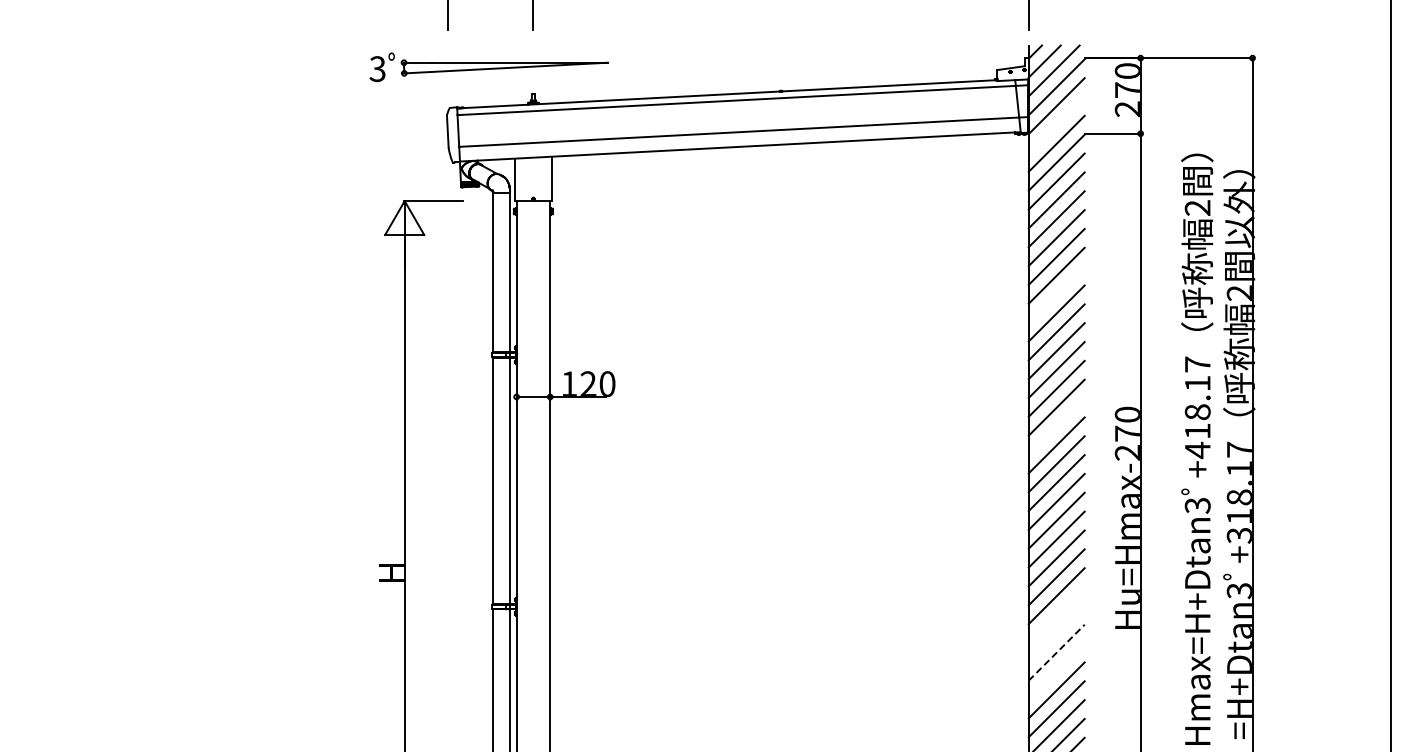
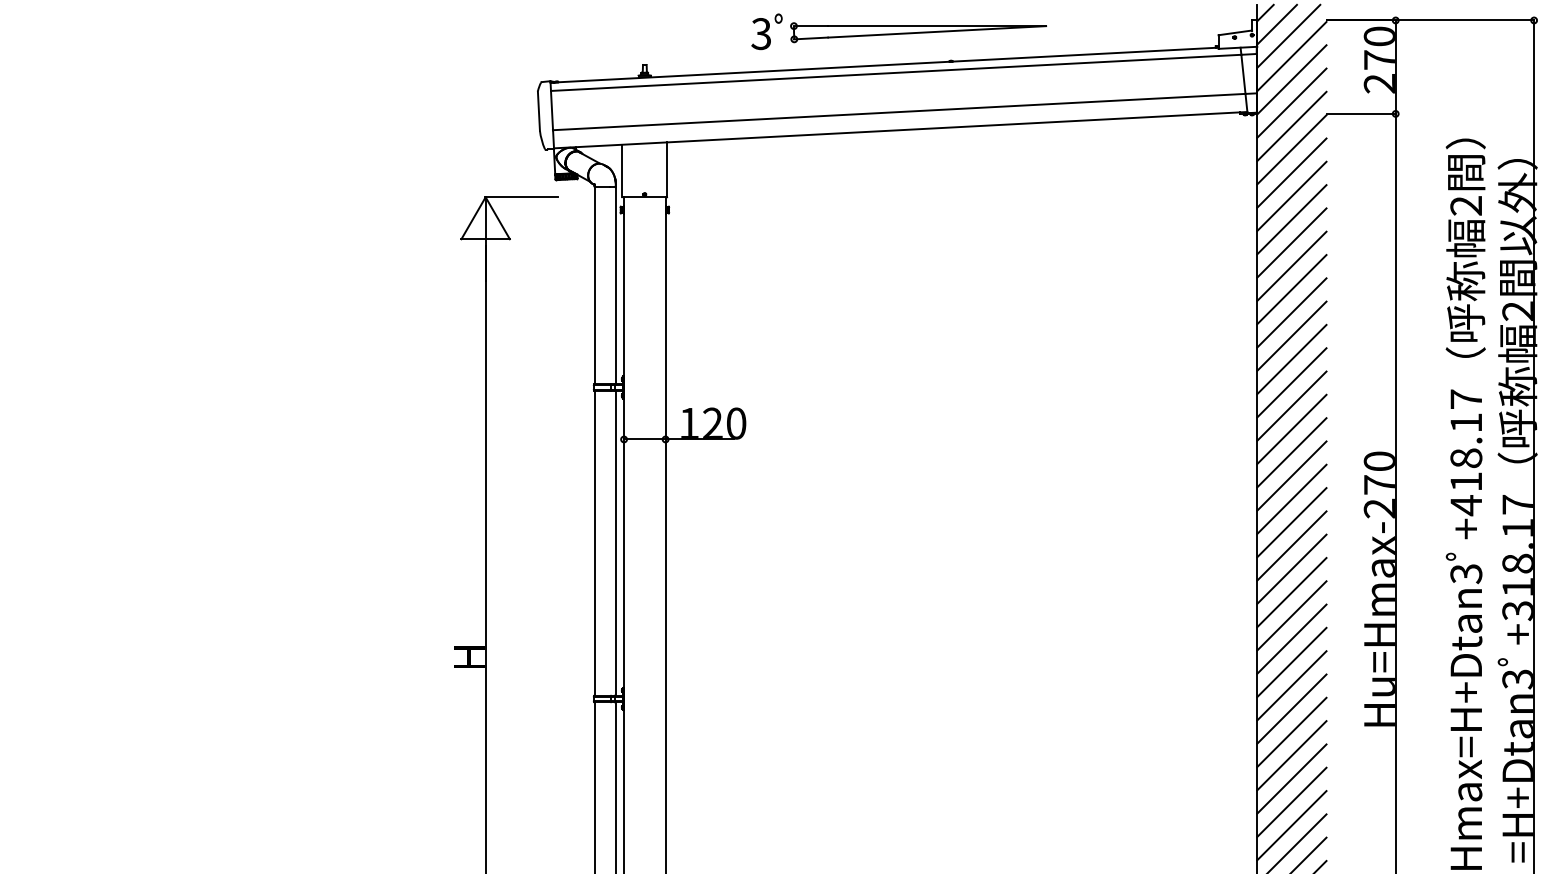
part: (488, 67) -> (898, 32), moved
line: (1056, 125) -> (1291, 103), added
line: (1056, 294) -> (1291, 312), added
line: (1056, 426) -> (1291, 475), added
line: (1056, 614) -> (1291, 708), added
line: (1056, 633) -> (1291, 731), added
line: (1056, 652) -> (1291, 755), dashed -> solid
line: (1056, 671) -> (1291, 778), added

